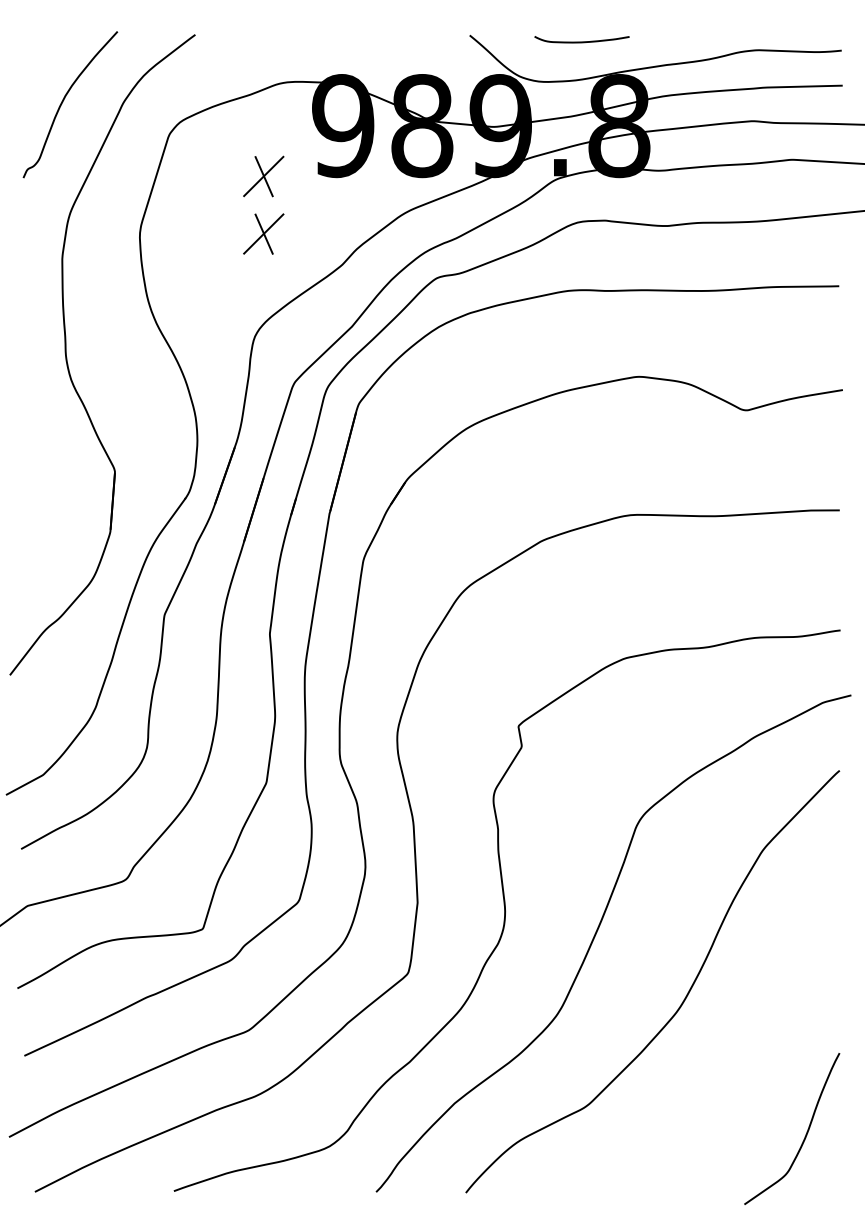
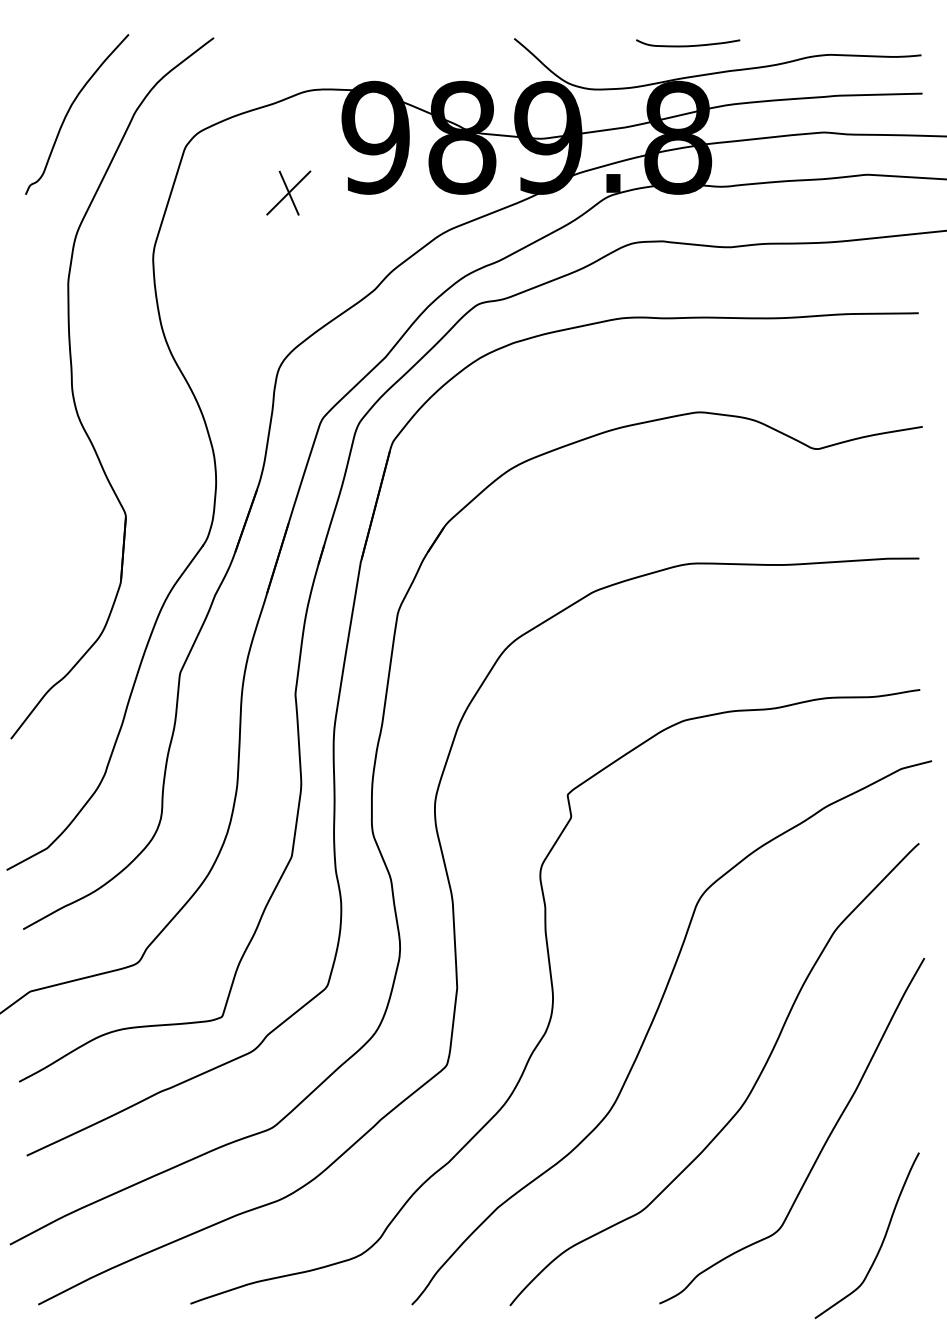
curve: (582, 41) -> (688, 45), moved
part: (263, 233) -> (288, 255), removed
curve: (751, 1047) -> (822, 1146), added

